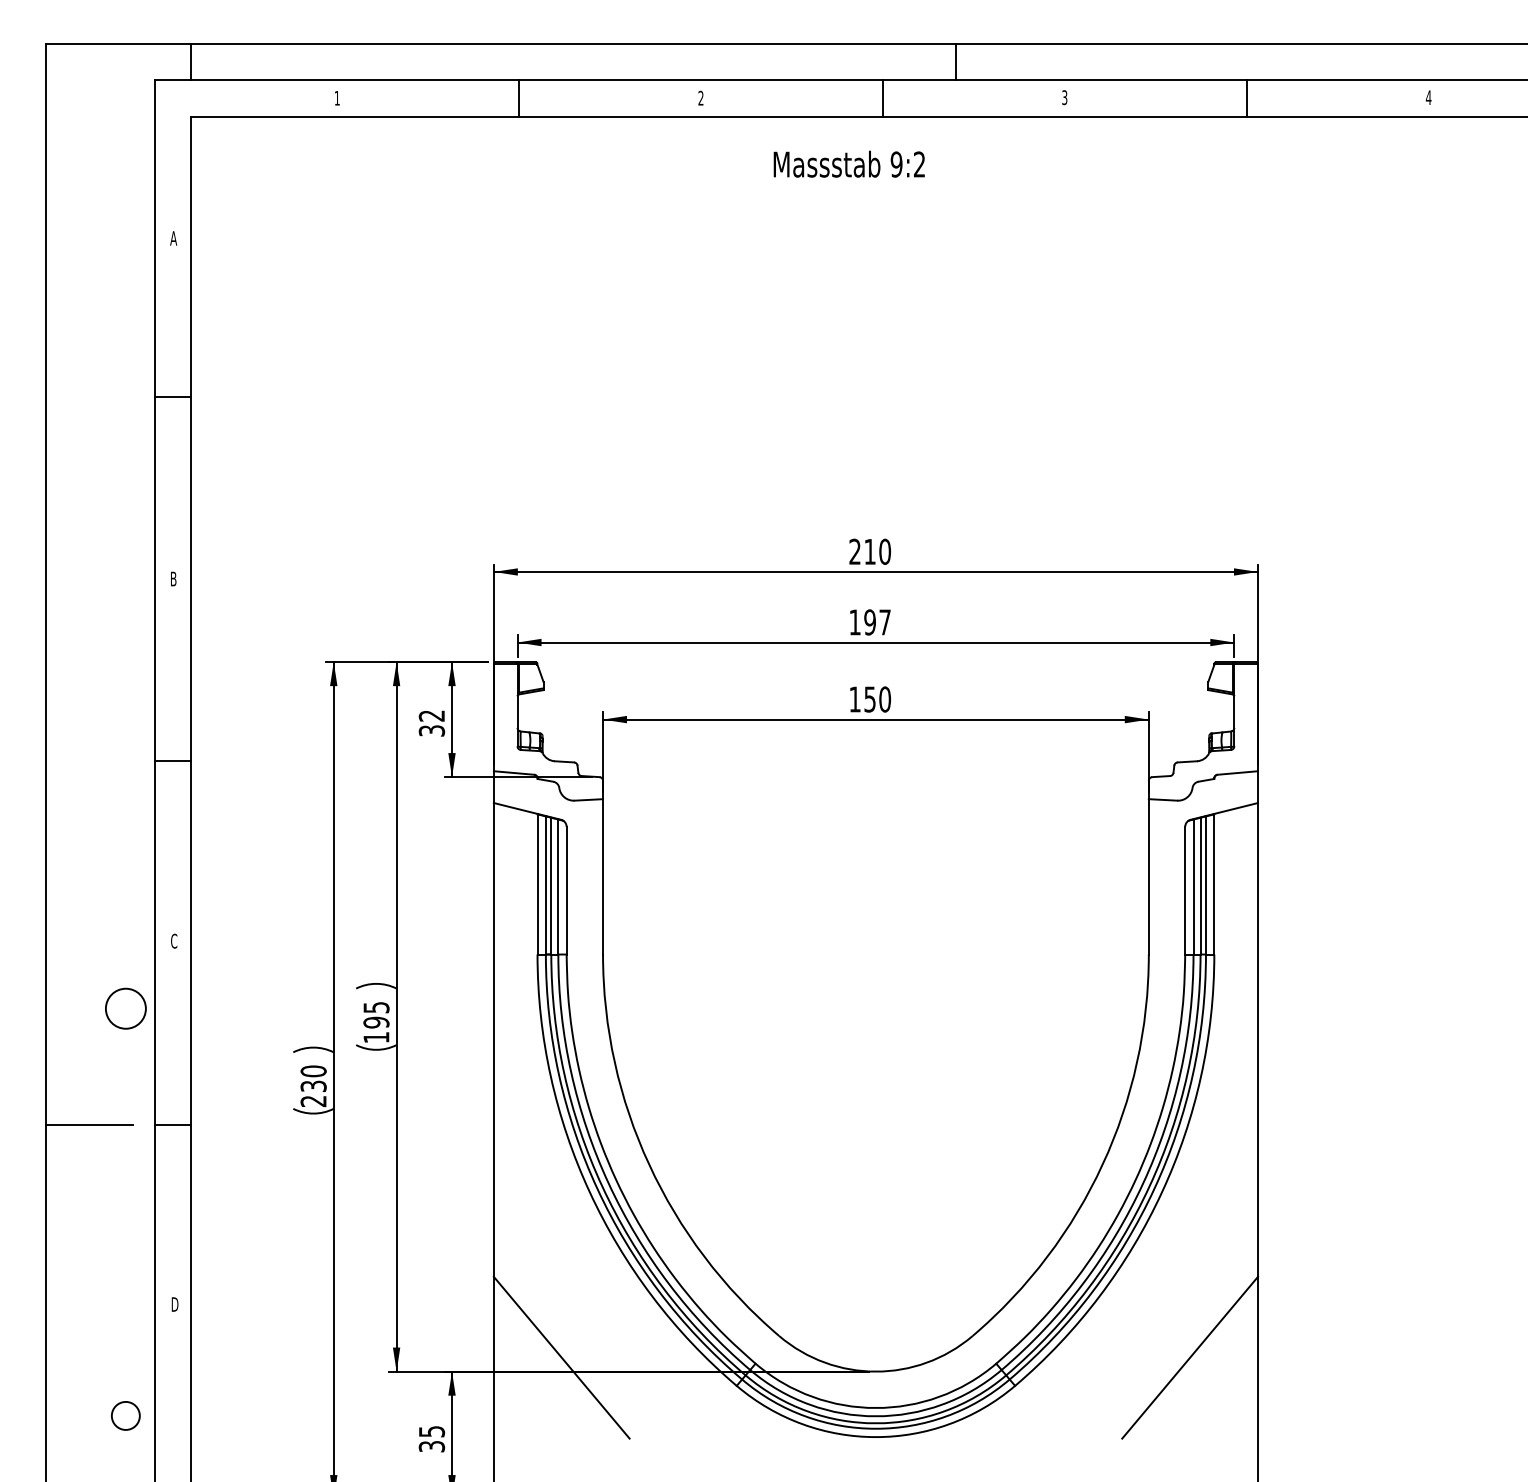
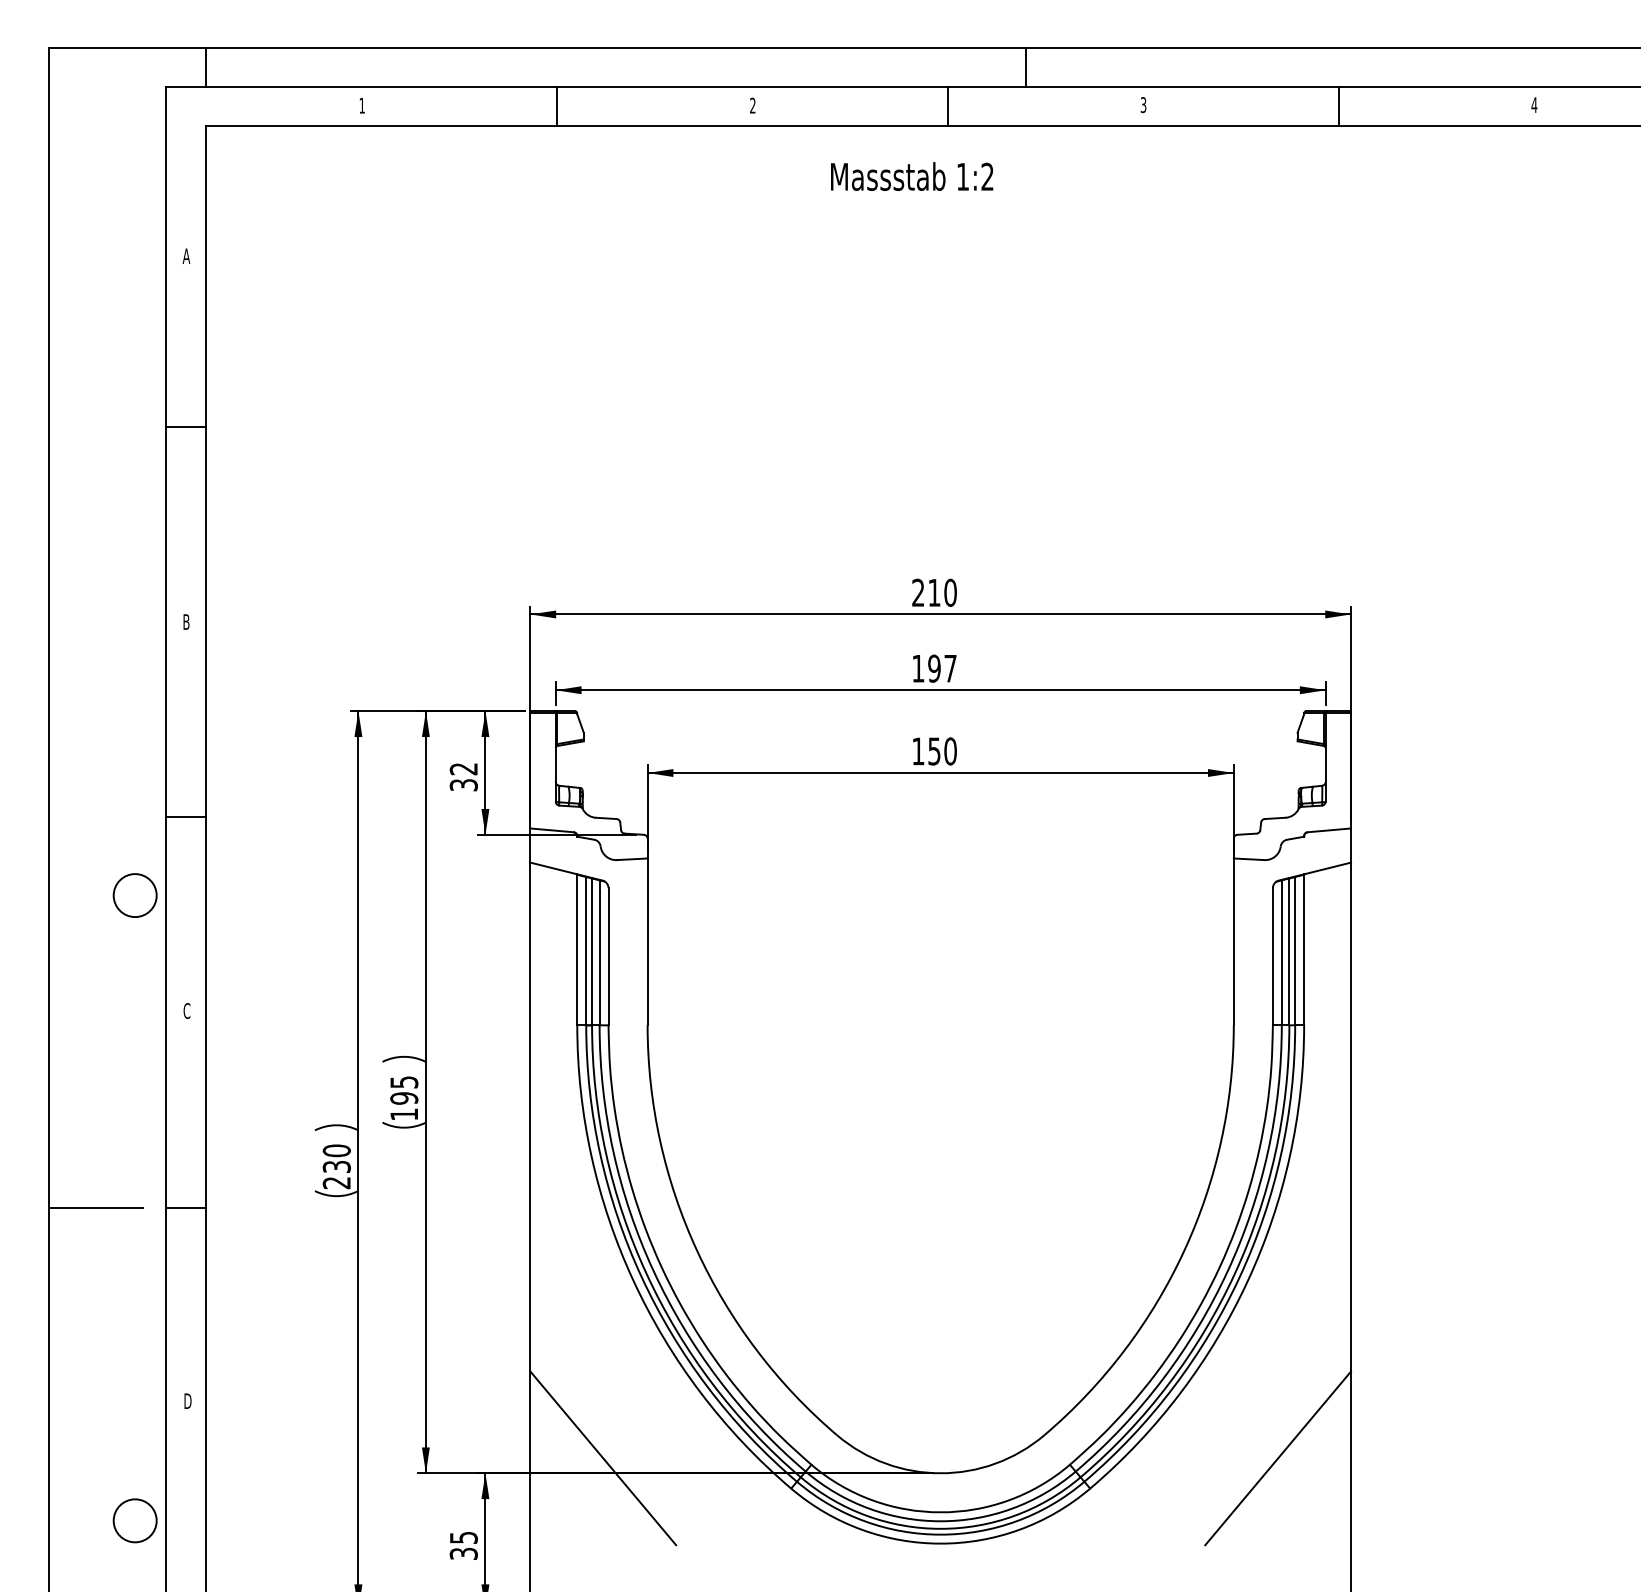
text: (896, 164) -> (962, 176), 9:2 -> 1:2
circle: (125, 1008) -> (134, 895), moved
circle: (125, 1415) -> (134, 1520), size x1.43

